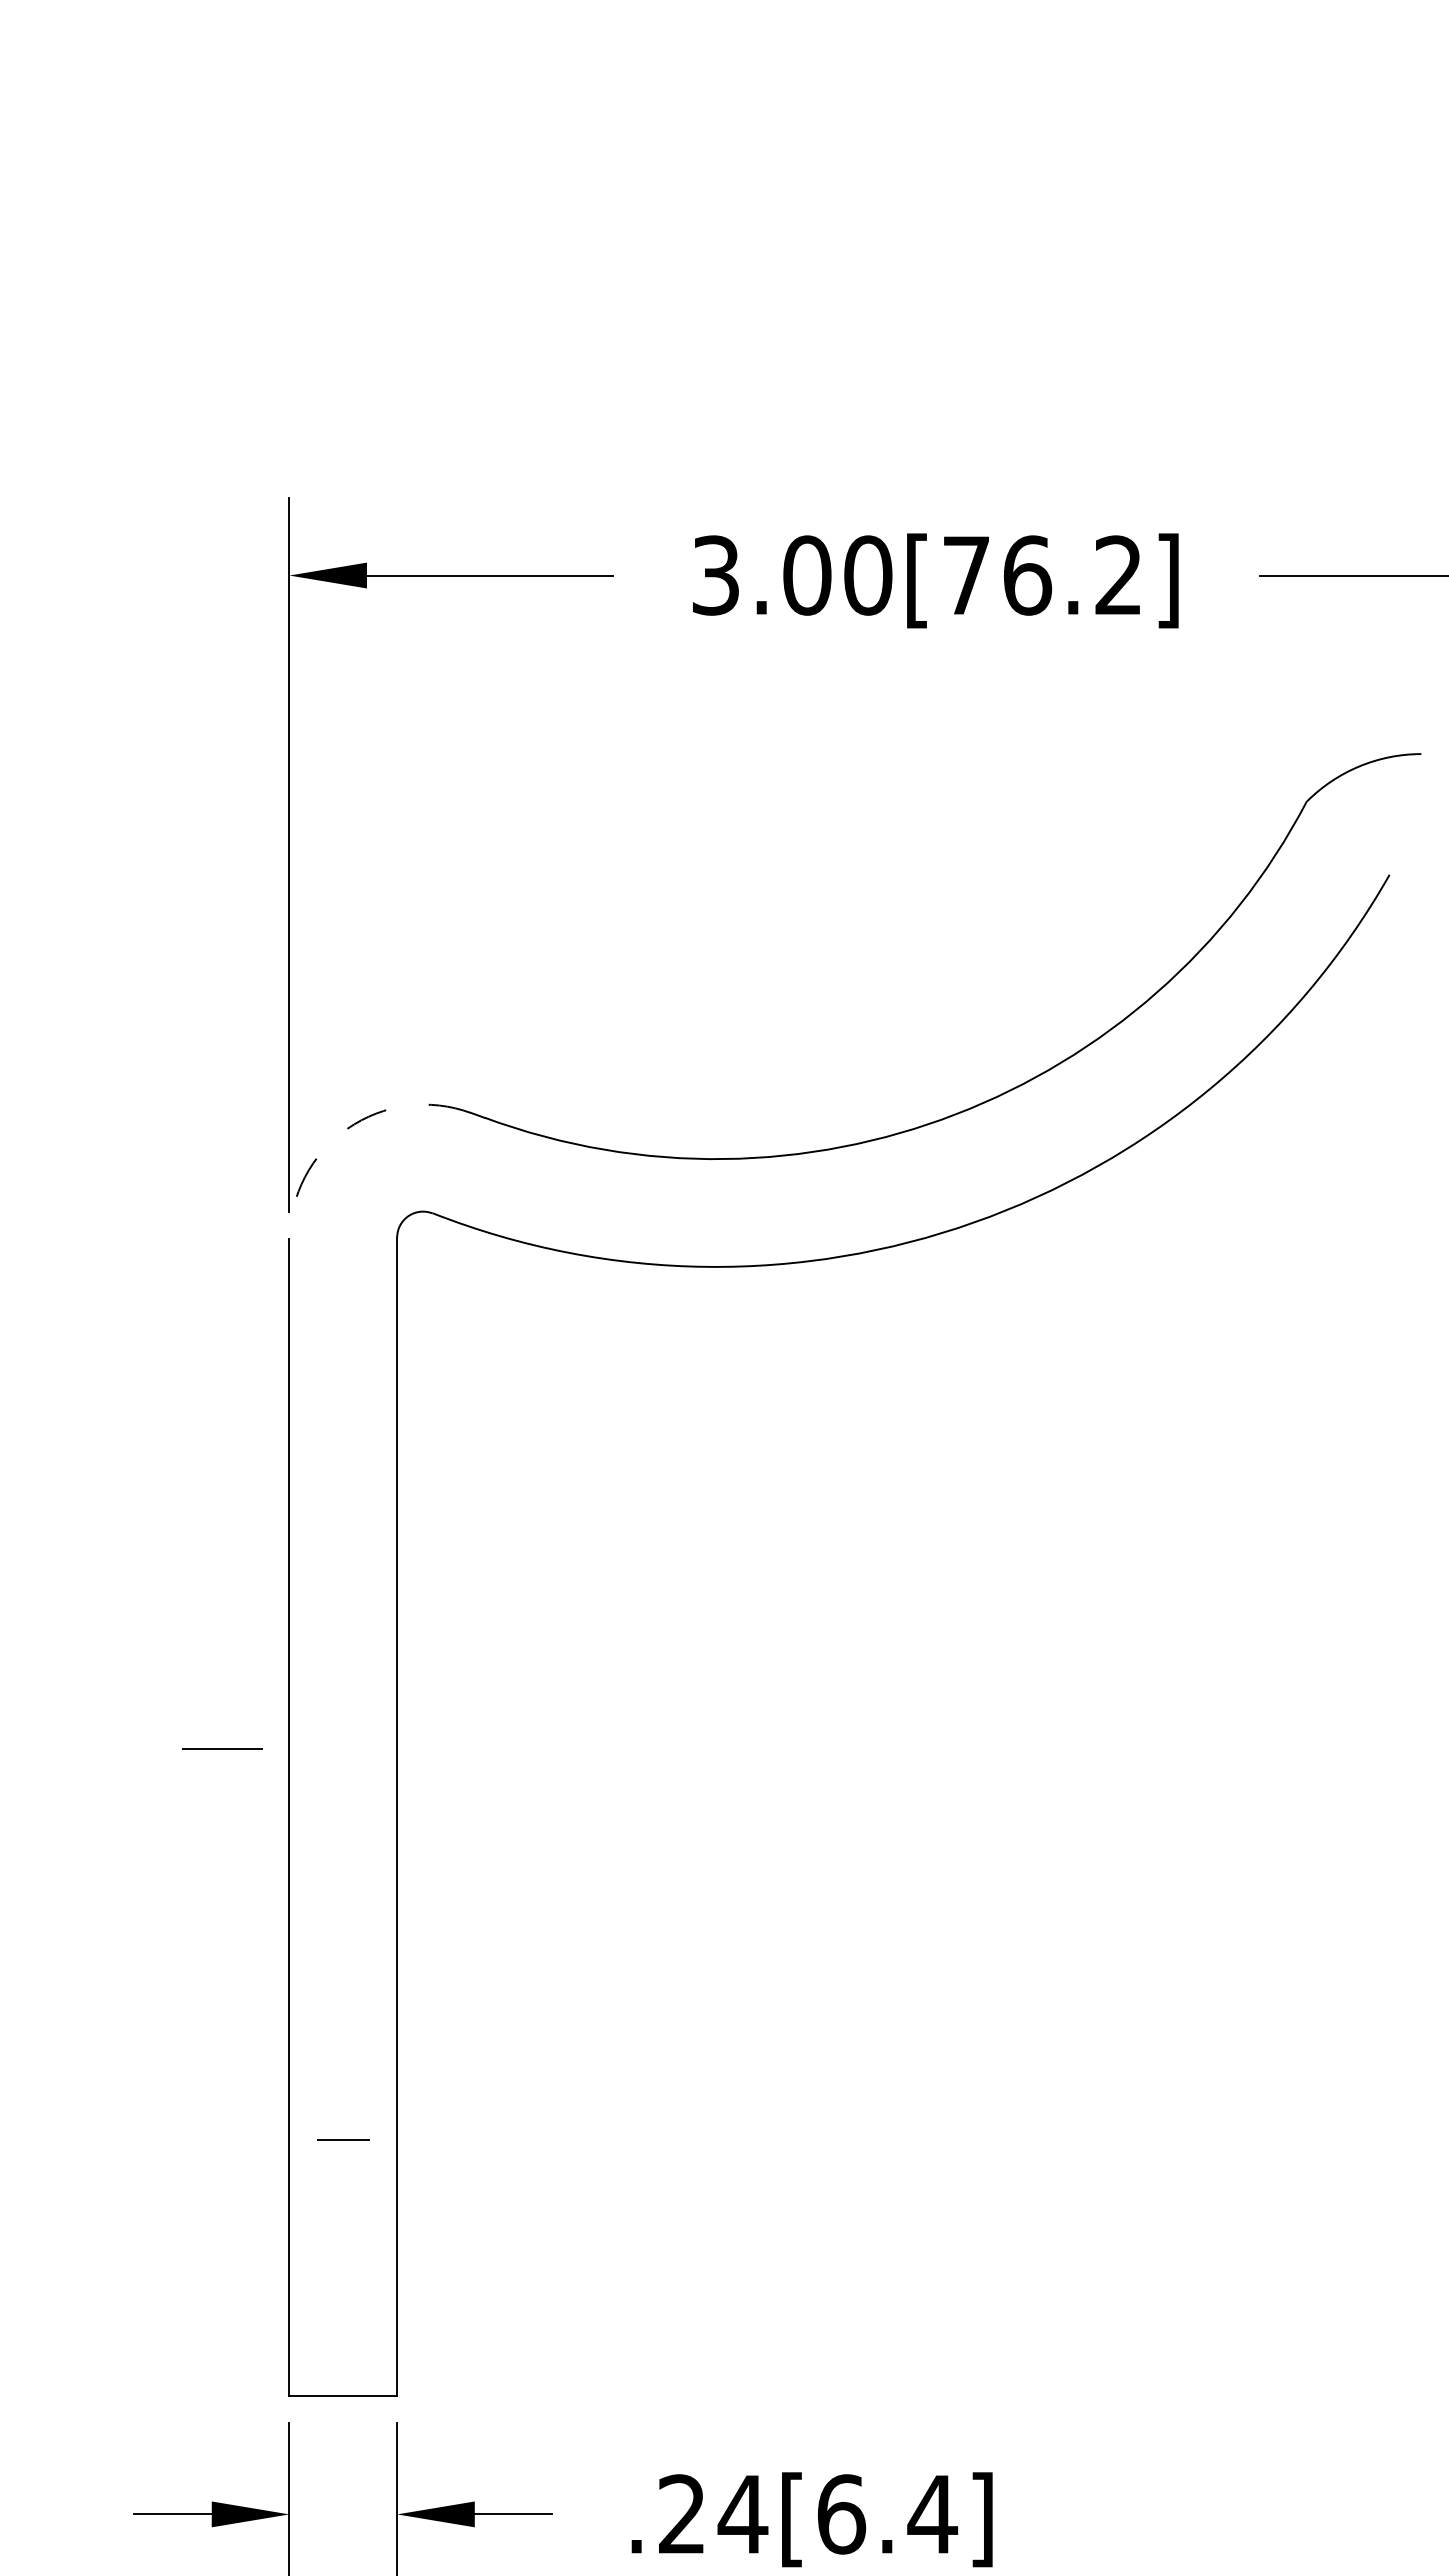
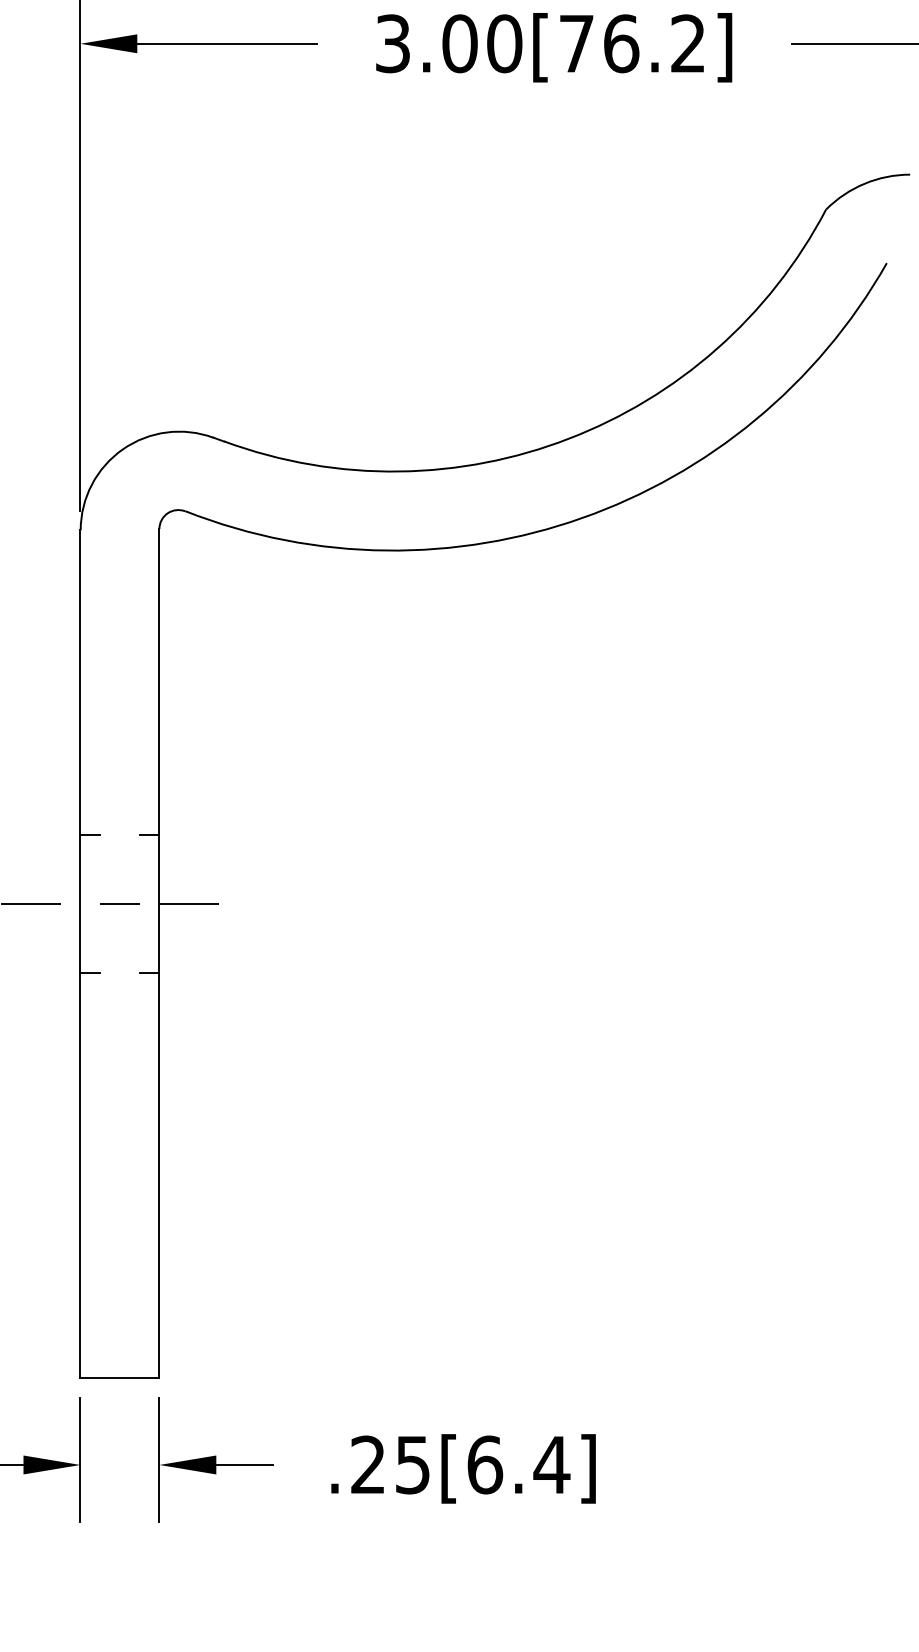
arc: (347, 1128) -> (123, 449), dashed -> solid
line: (302, 1654) -> (90, 834), added
line: (383, 1654) -> (149, 834), added
line: (437, 1749) -> (188, 904), added
line: (302, 1843) -> (90, 973), added
line: (383, 1843) -> (149, 973), added
line: (343, 2139) -> (120, 903), moved
text: (742, 2514) -> (412, 1465), .24[6.4] -> .25[6.4]

